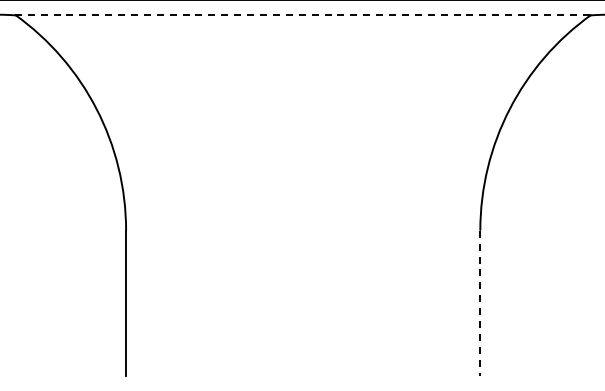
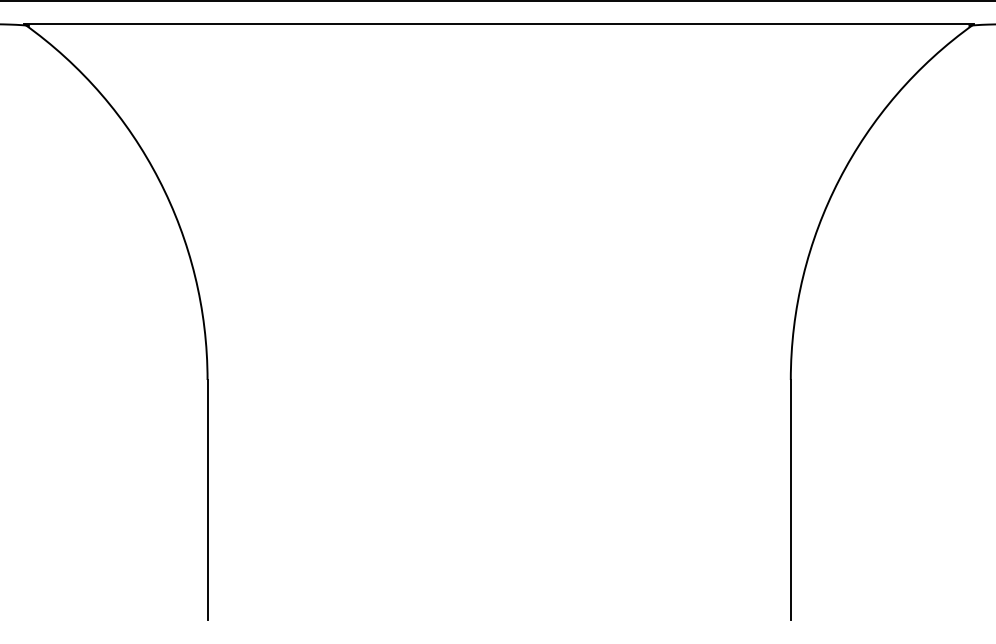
line: (303, 14) -> (499, 23), dashed -> solid
line: (480, 303) -> (791, 499), dashed -> solid

